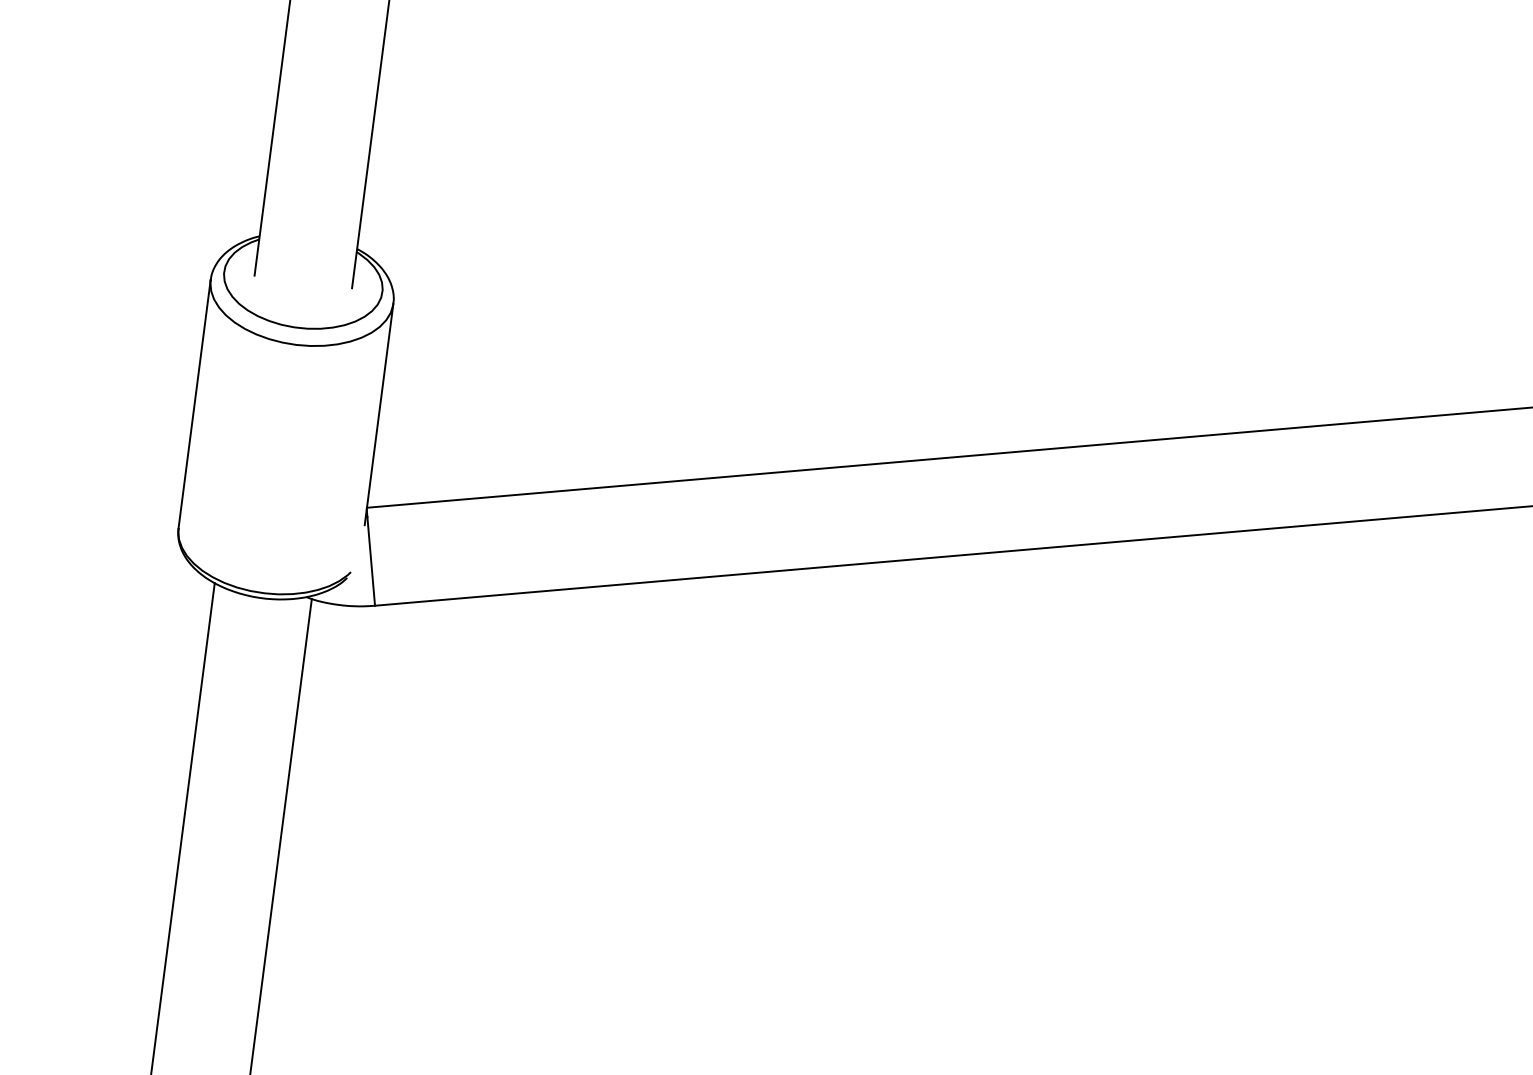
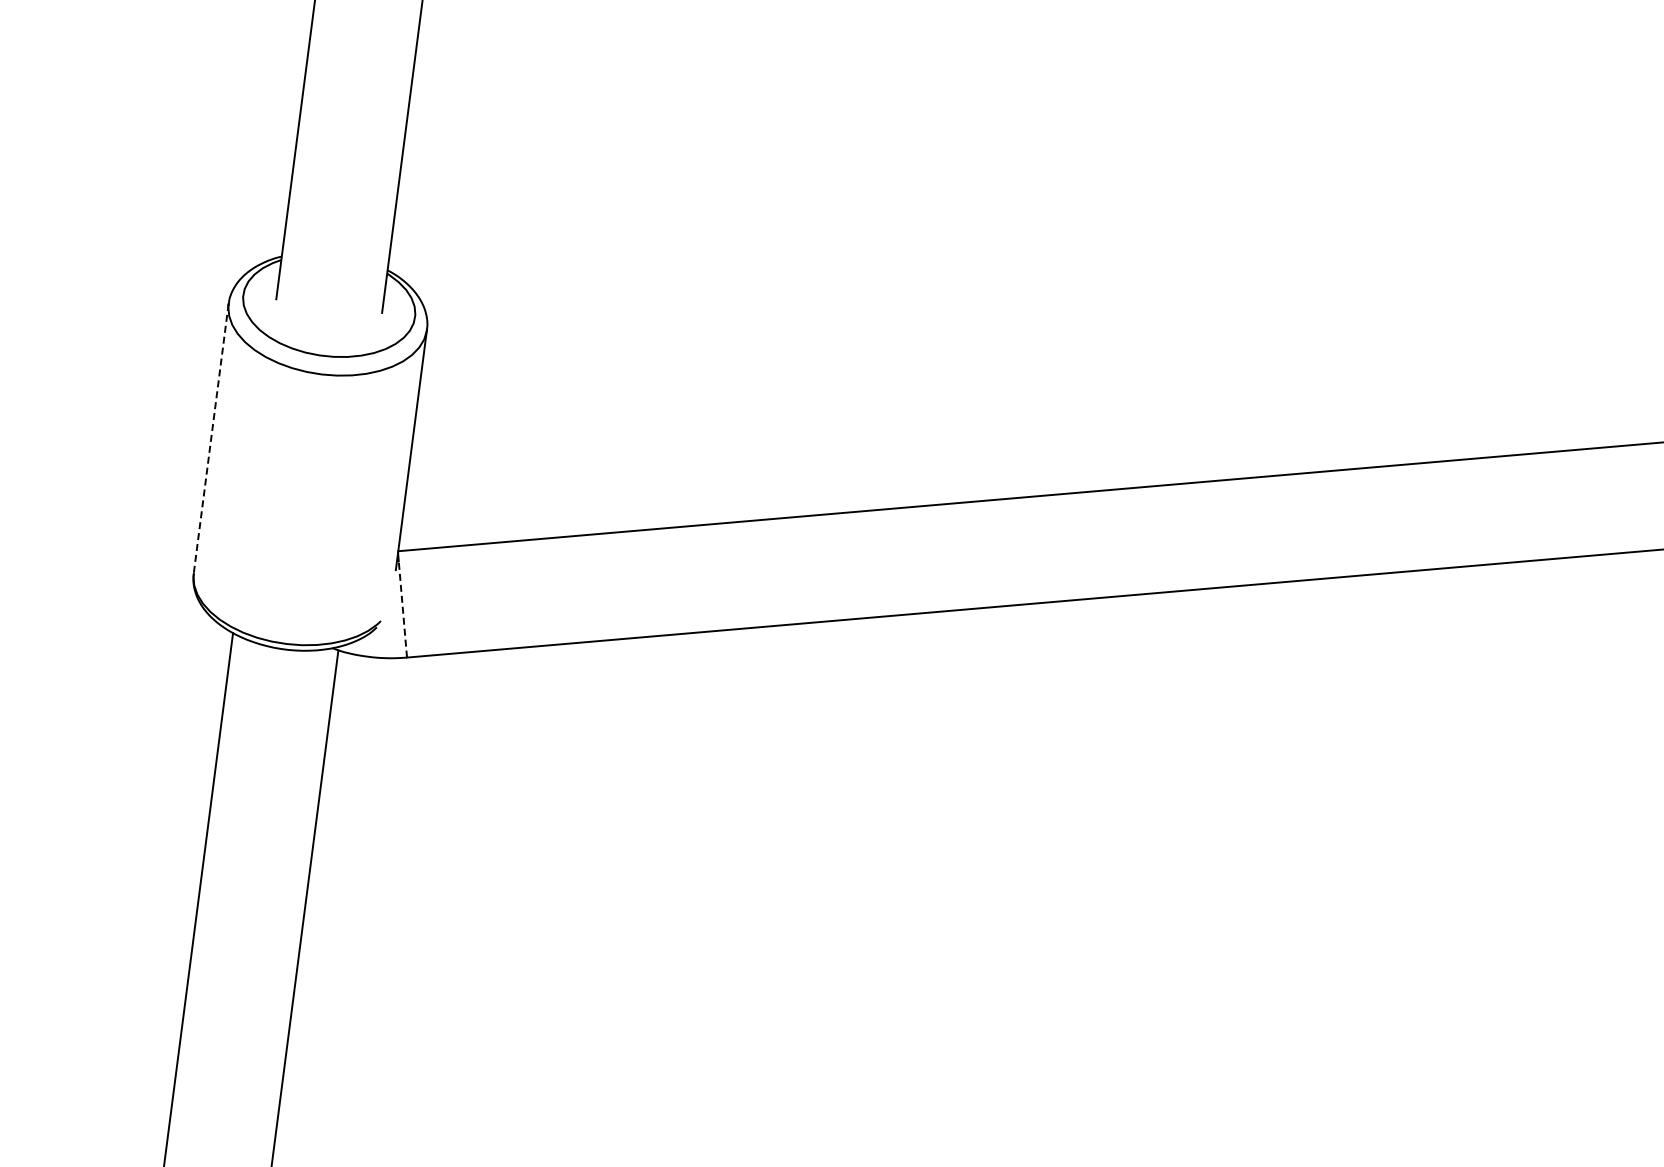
line: (194, 403) -> (211, 438), solid -> dashed
line: (370, 561) -> (402, 609), solid -> dashed

